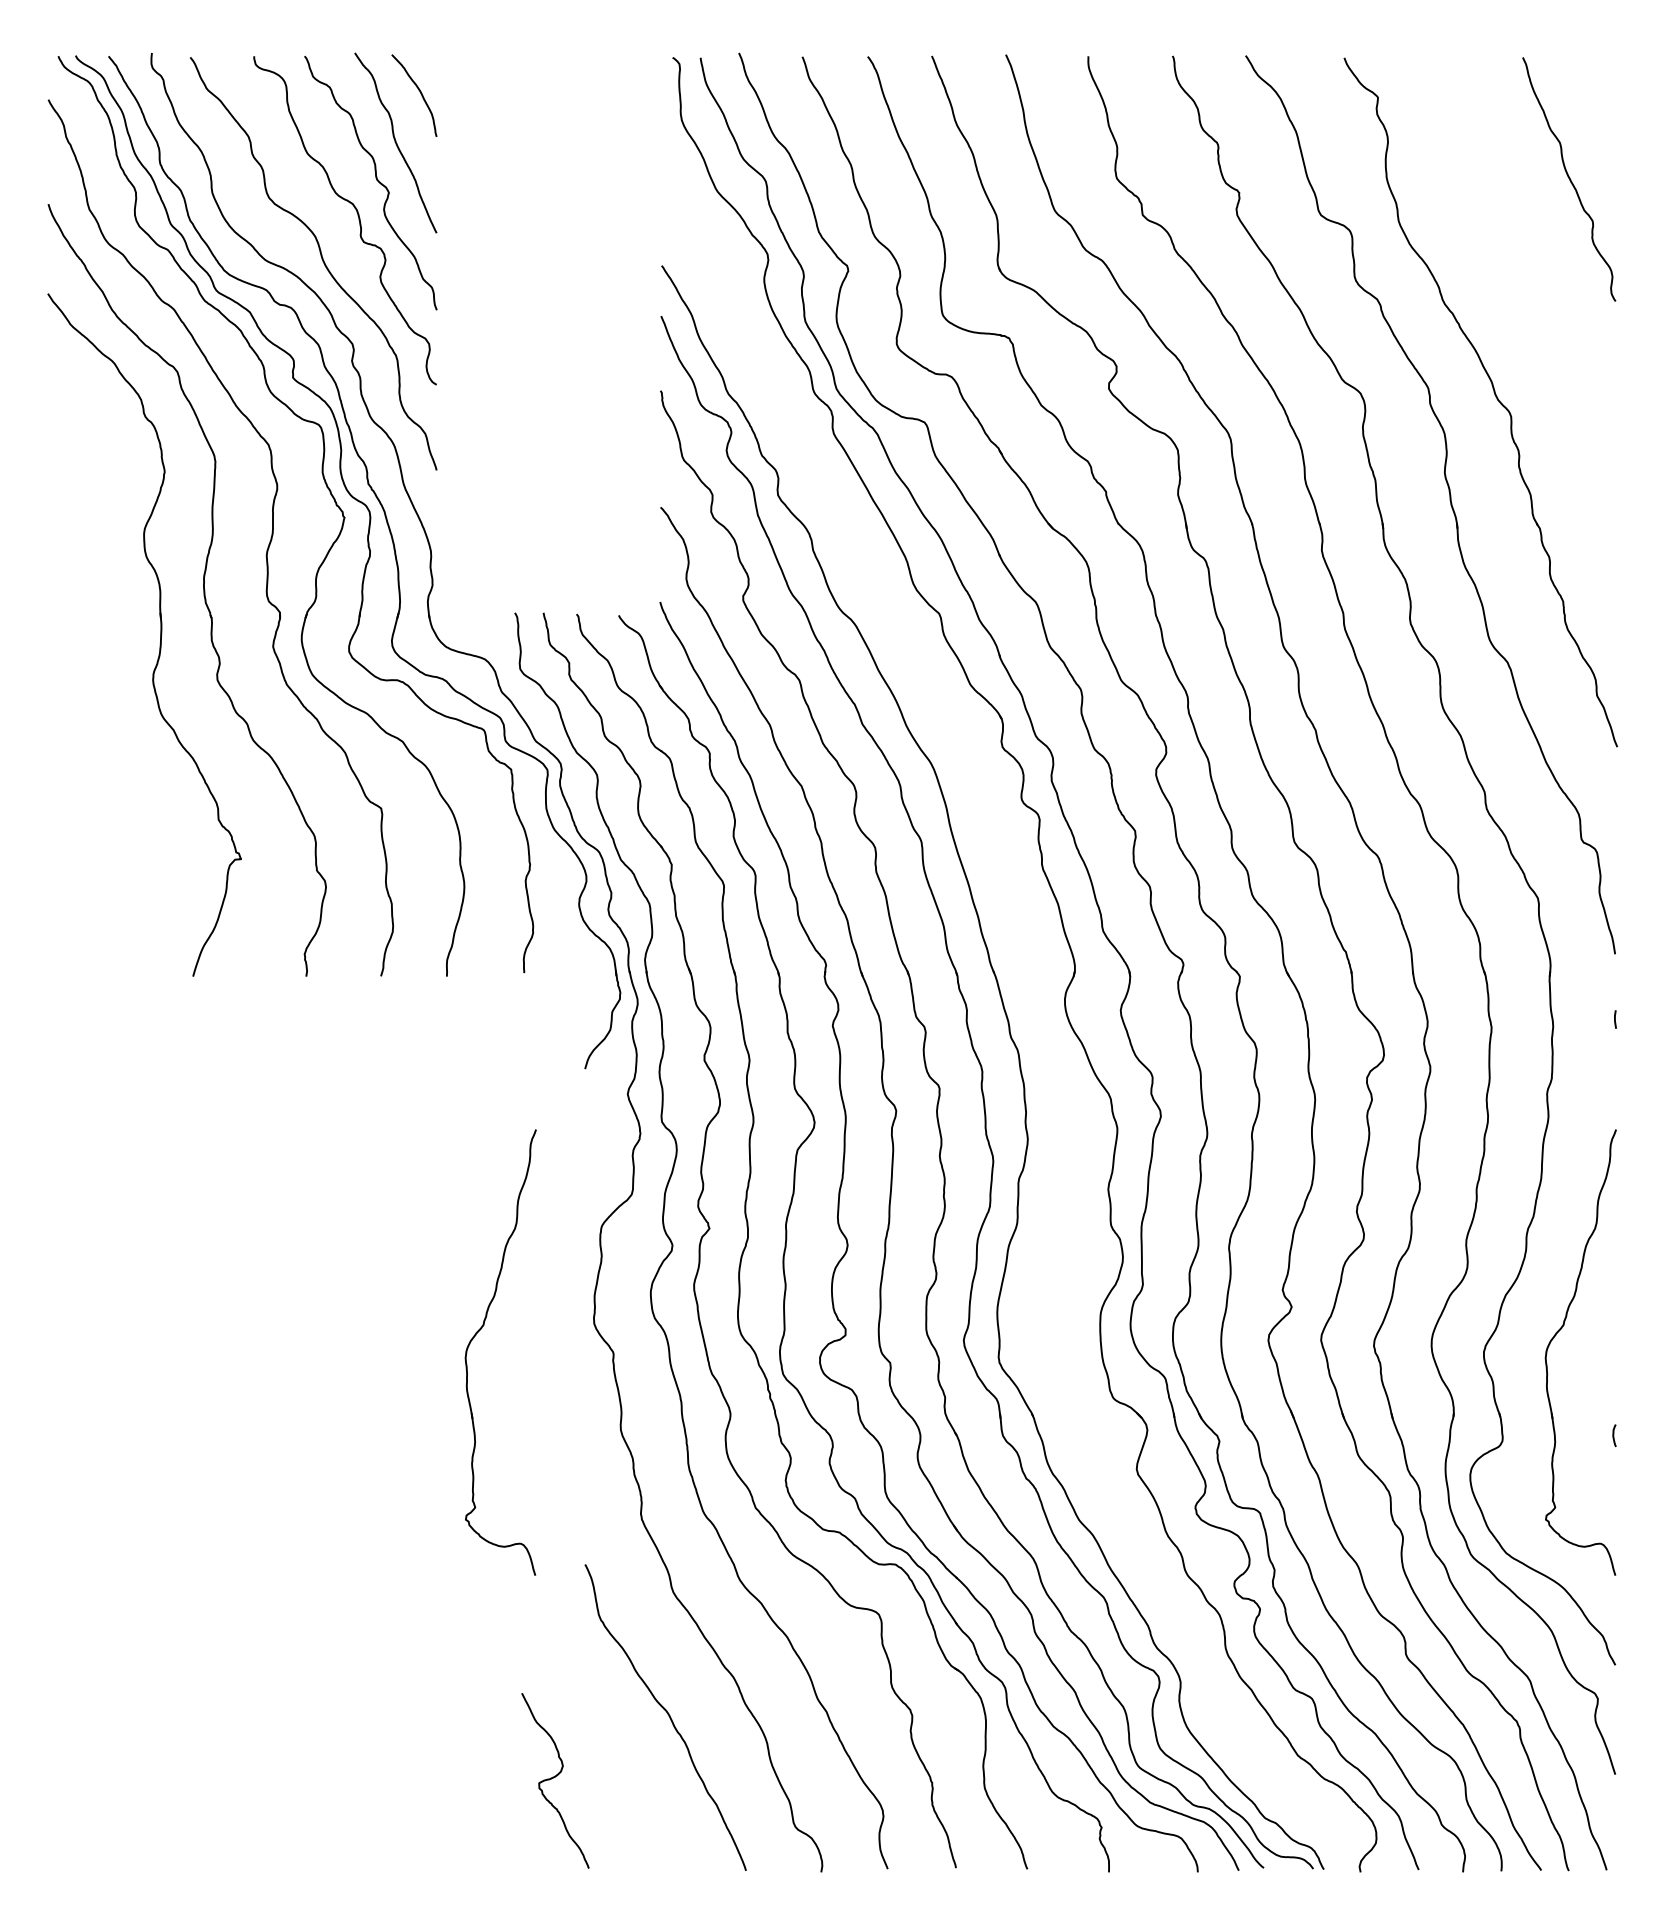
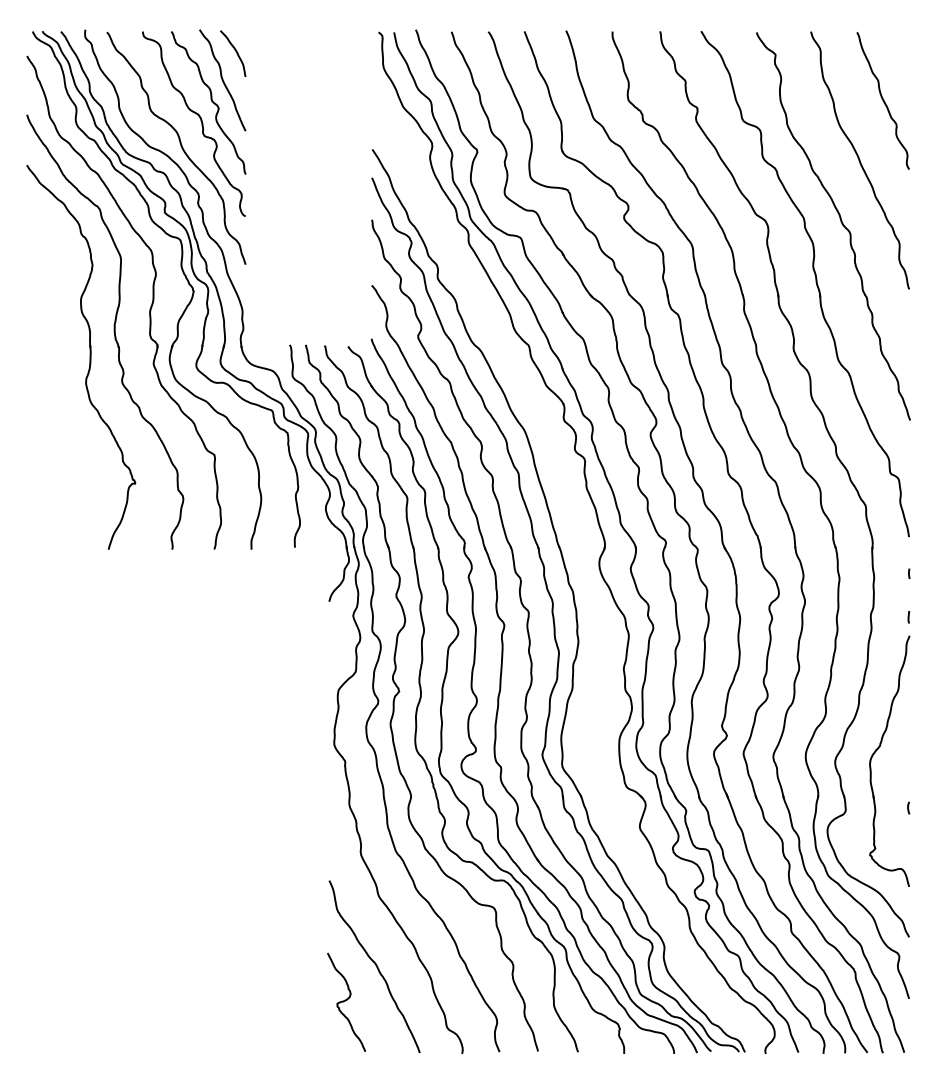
curve: (1527, 285) -> (859, 160), added
curve: (1614, 1097) -> (908, 617), added
part: (480, 1331) -> (270, 749), removed
curve: (555, 1777) -> (346, 1000), moved

